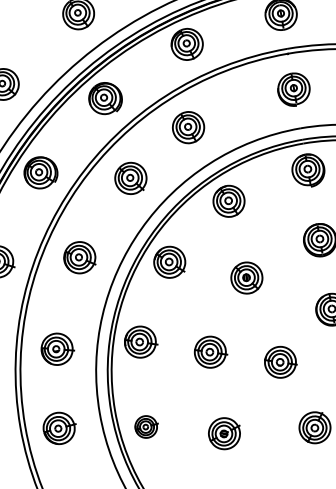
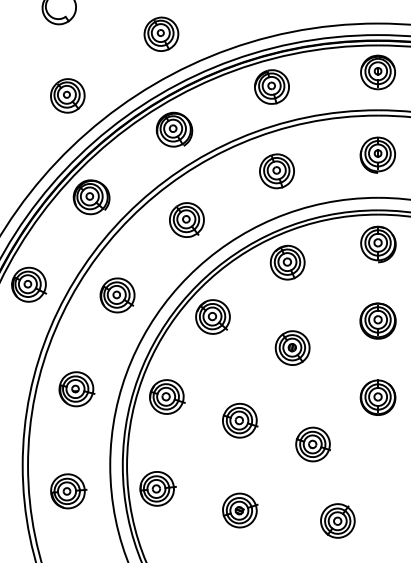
part: (188, 127) -> (276, 171), moved
part: (146, 426) -> (157, 488), size x1.43
part: (59, 428) -> (68, 491), moved

